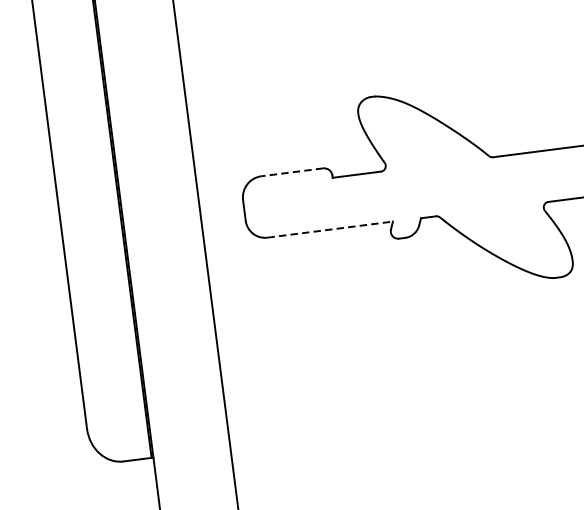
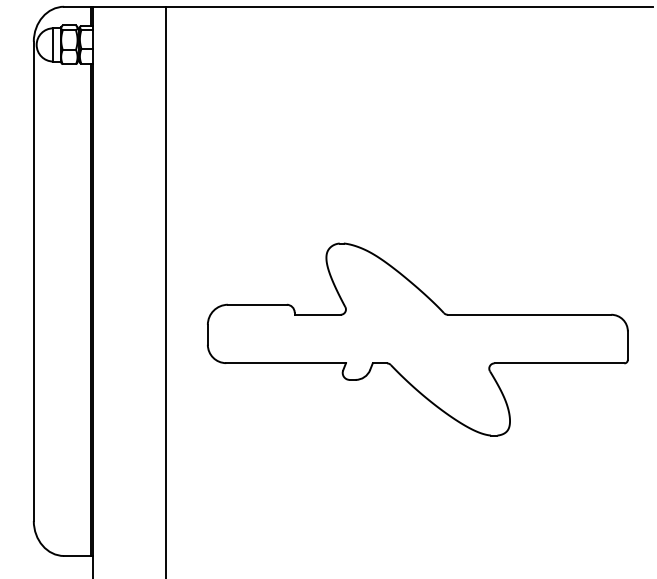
line: (291, 172) -> (256, 304), dashed -> solid
line: (330, 229) -> (286, 363), dashed -> solid

